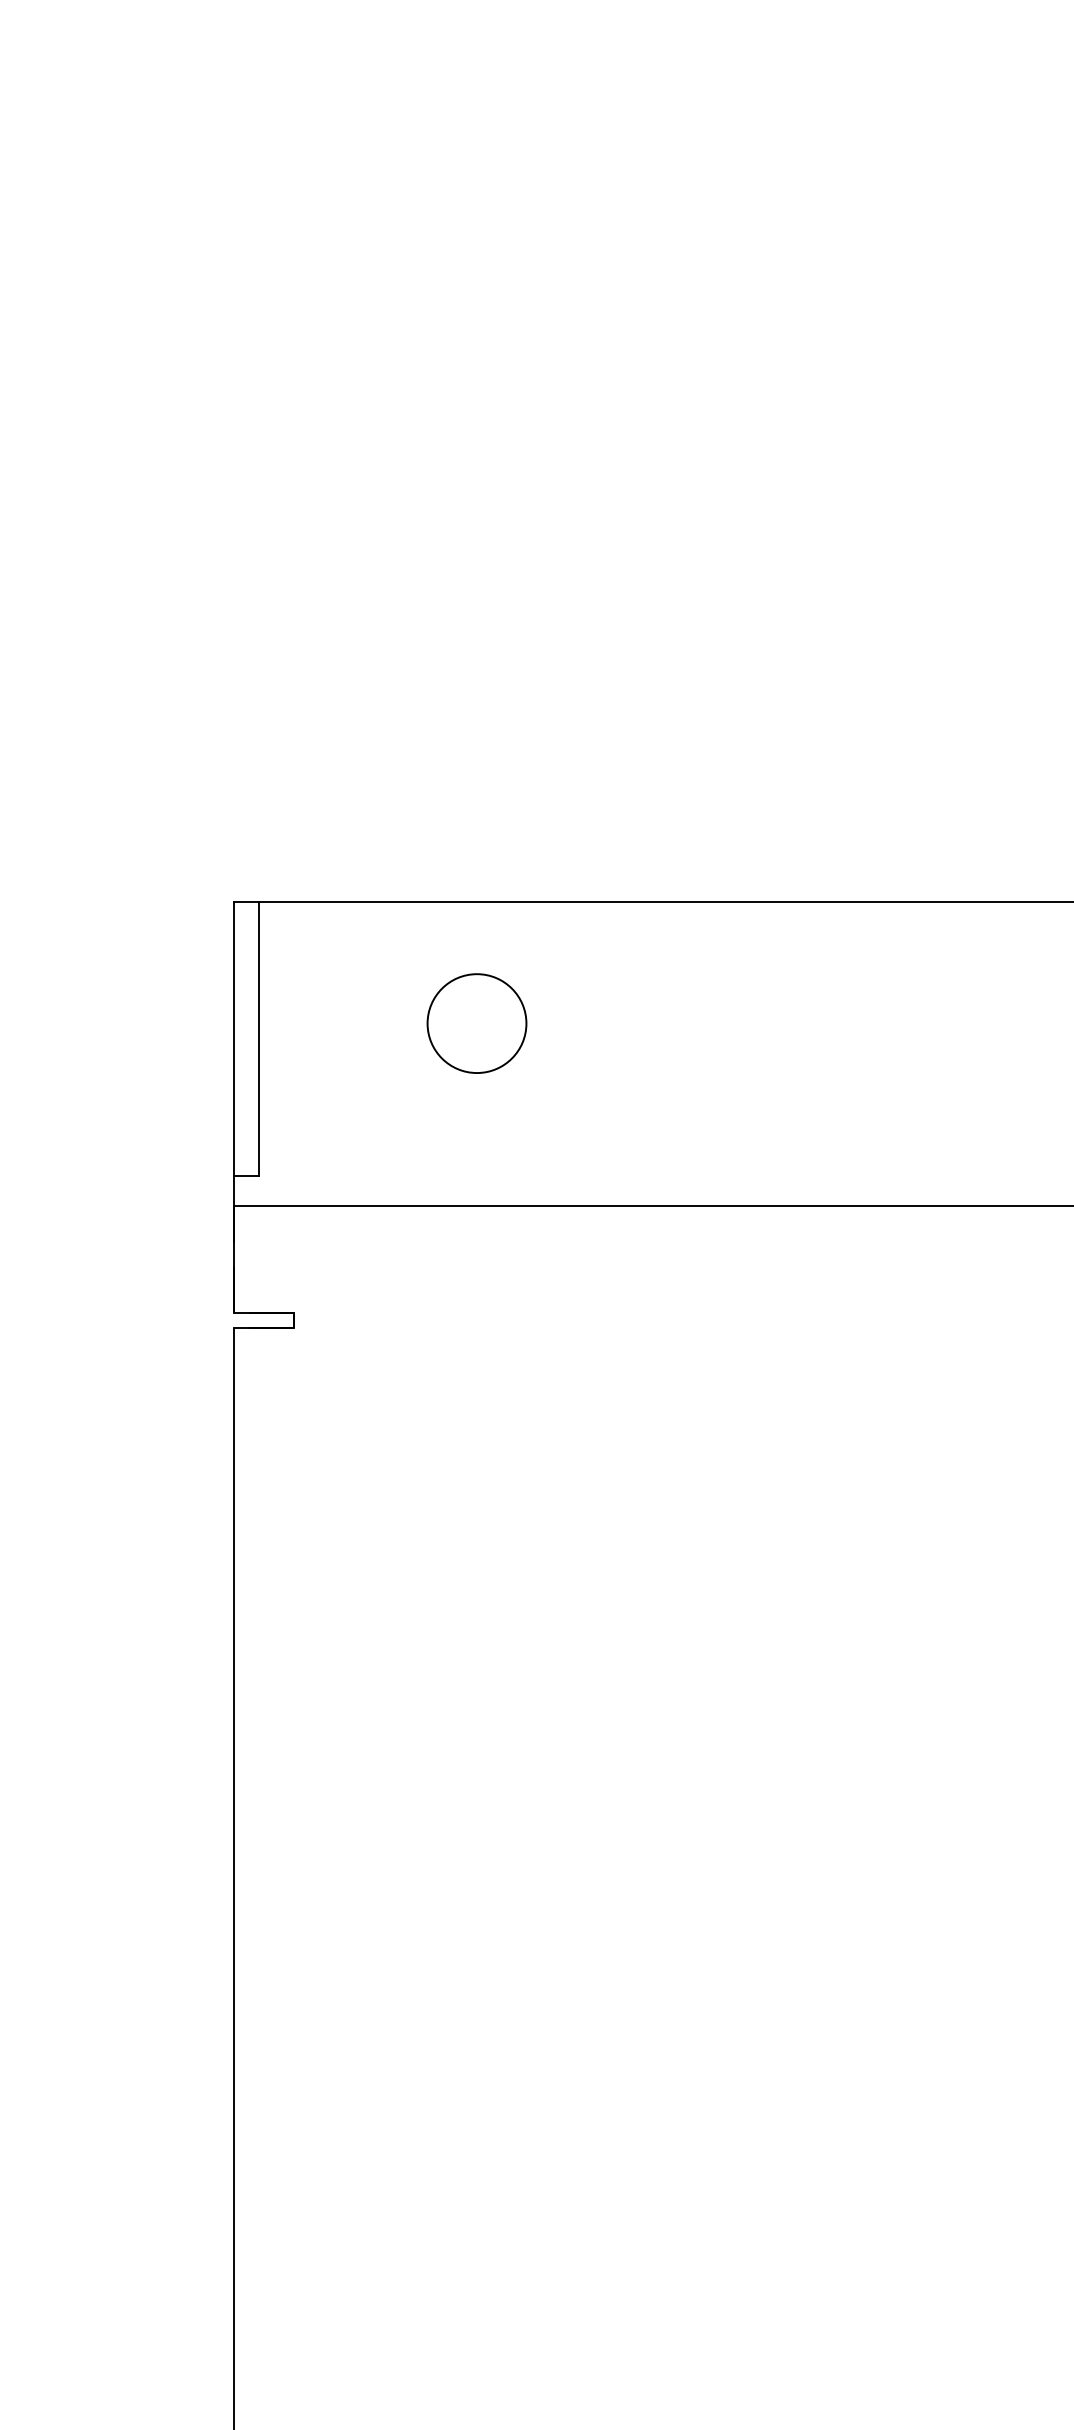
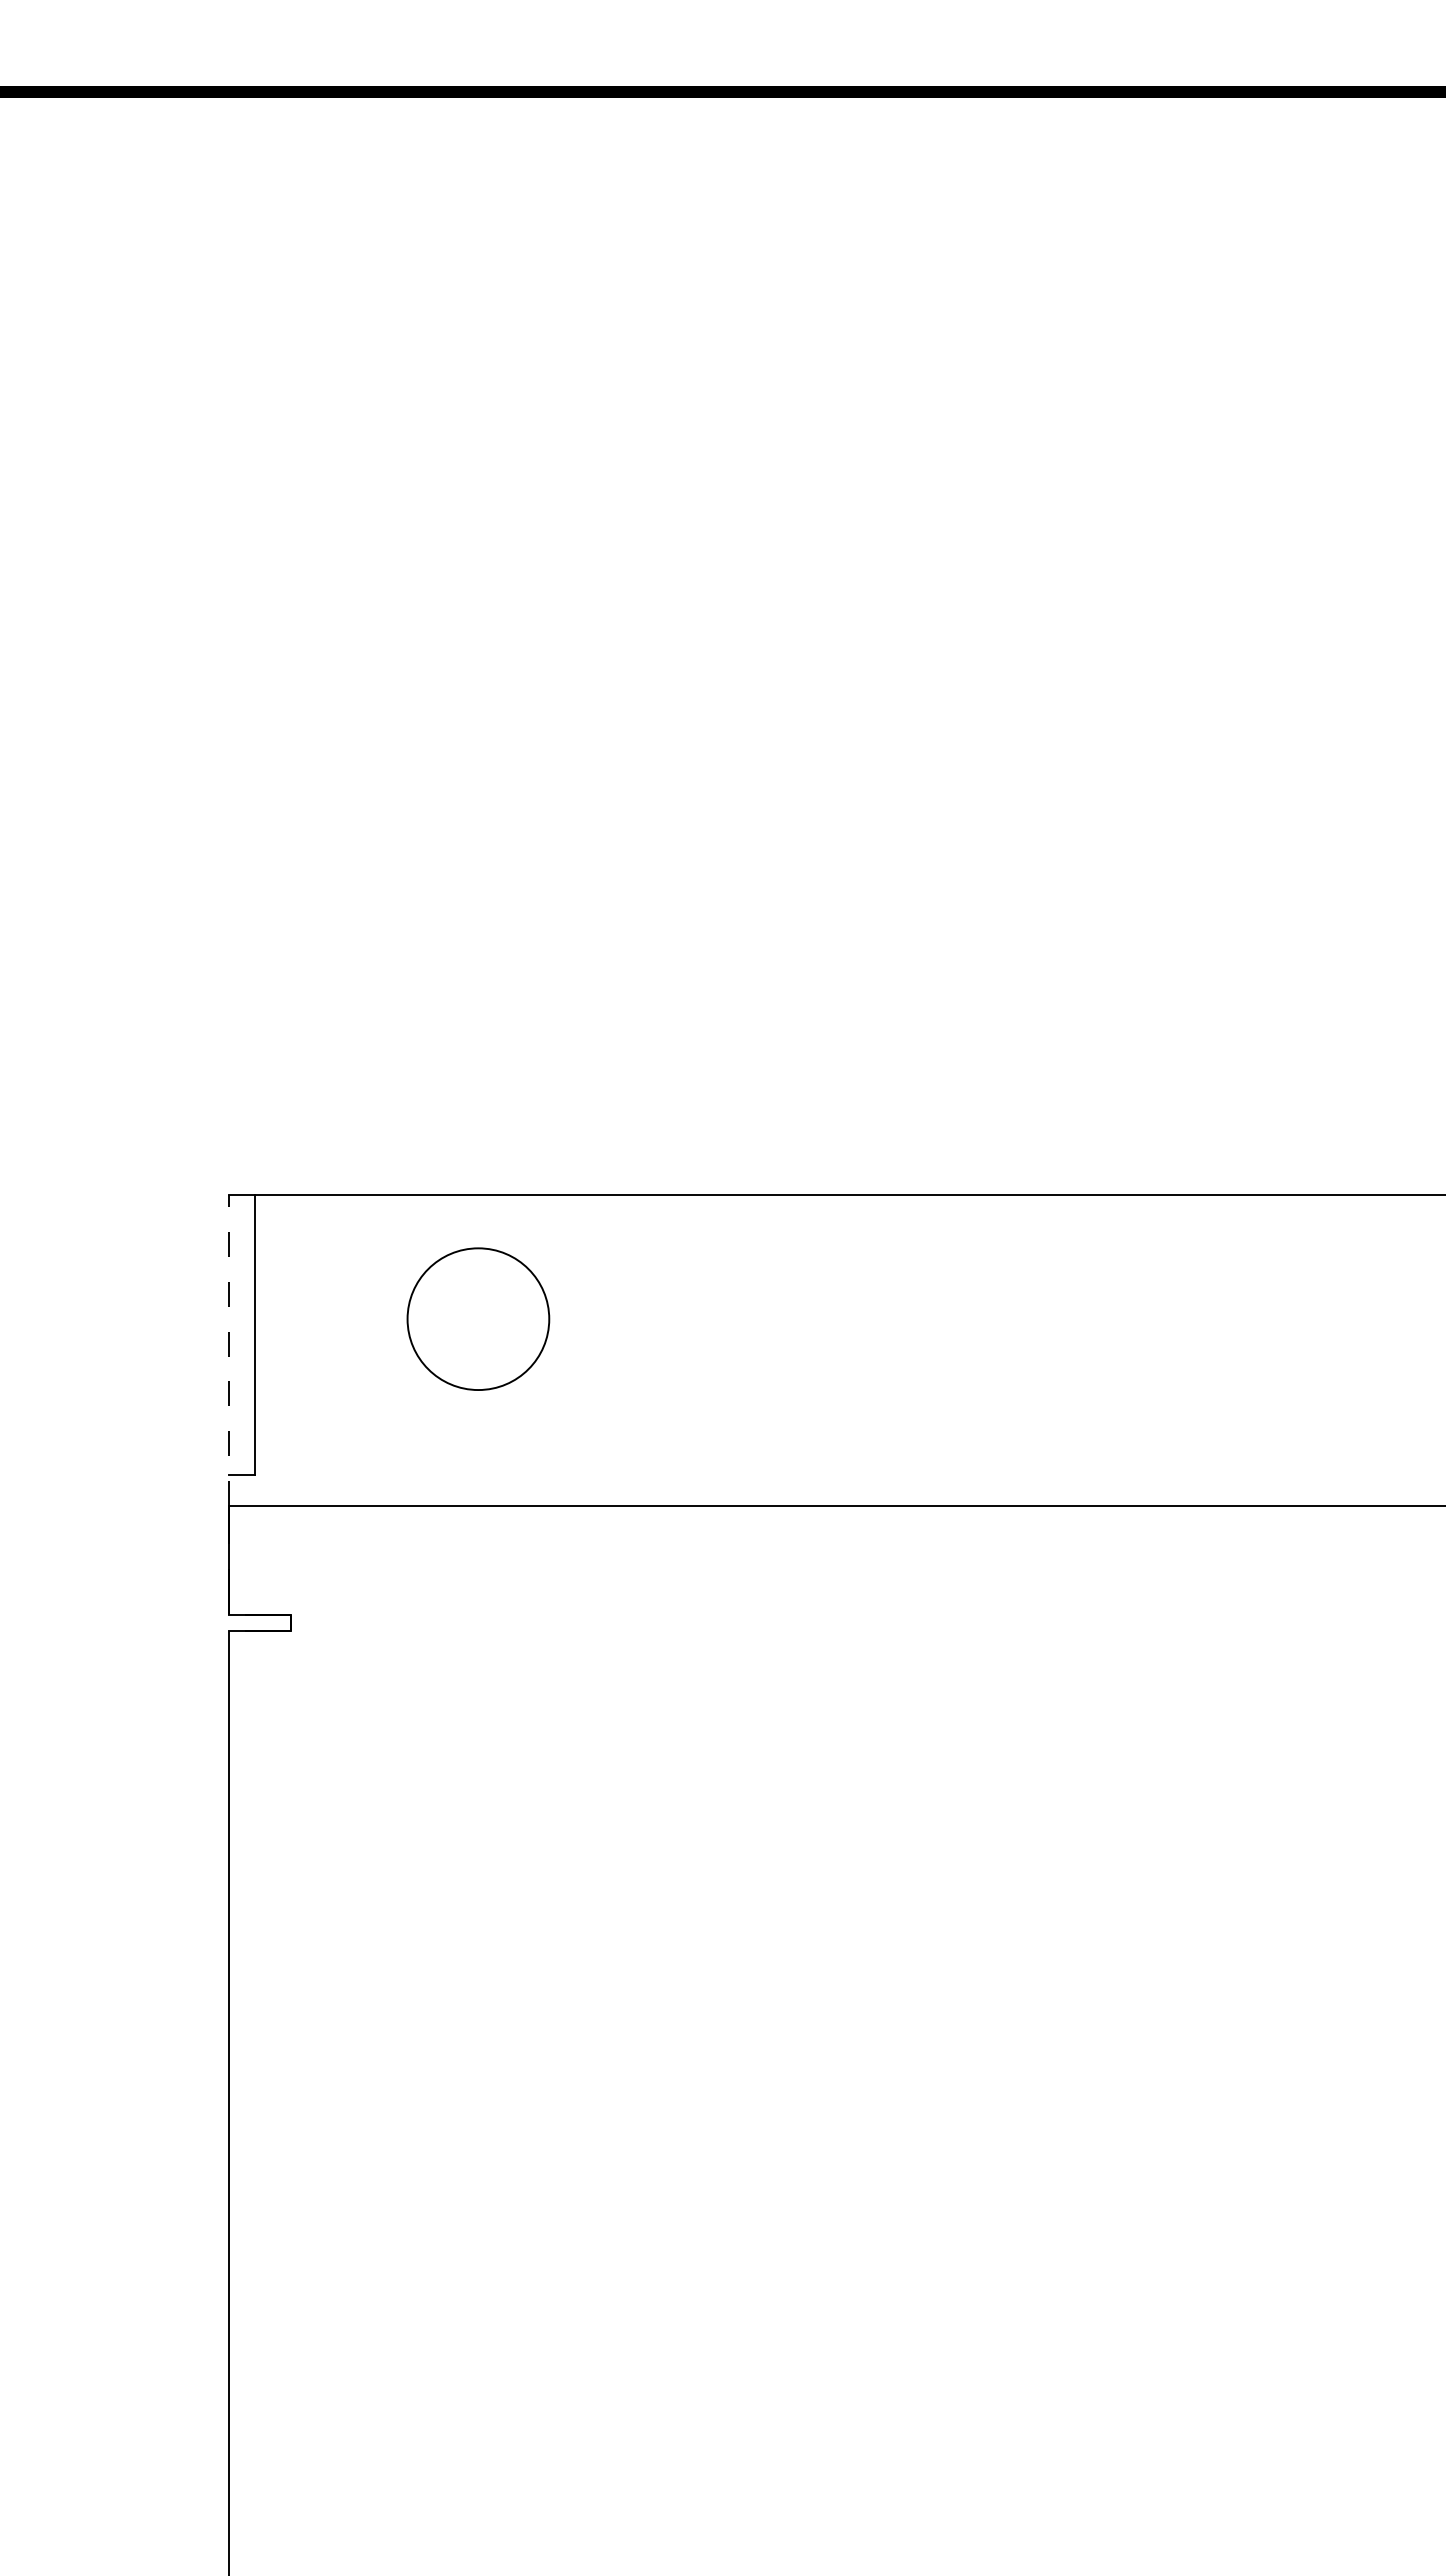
circle: (476, 1022) -> (477, 1318), size x1.4
line: (234, 1054) -> (229, 1350), solid -> dashed

